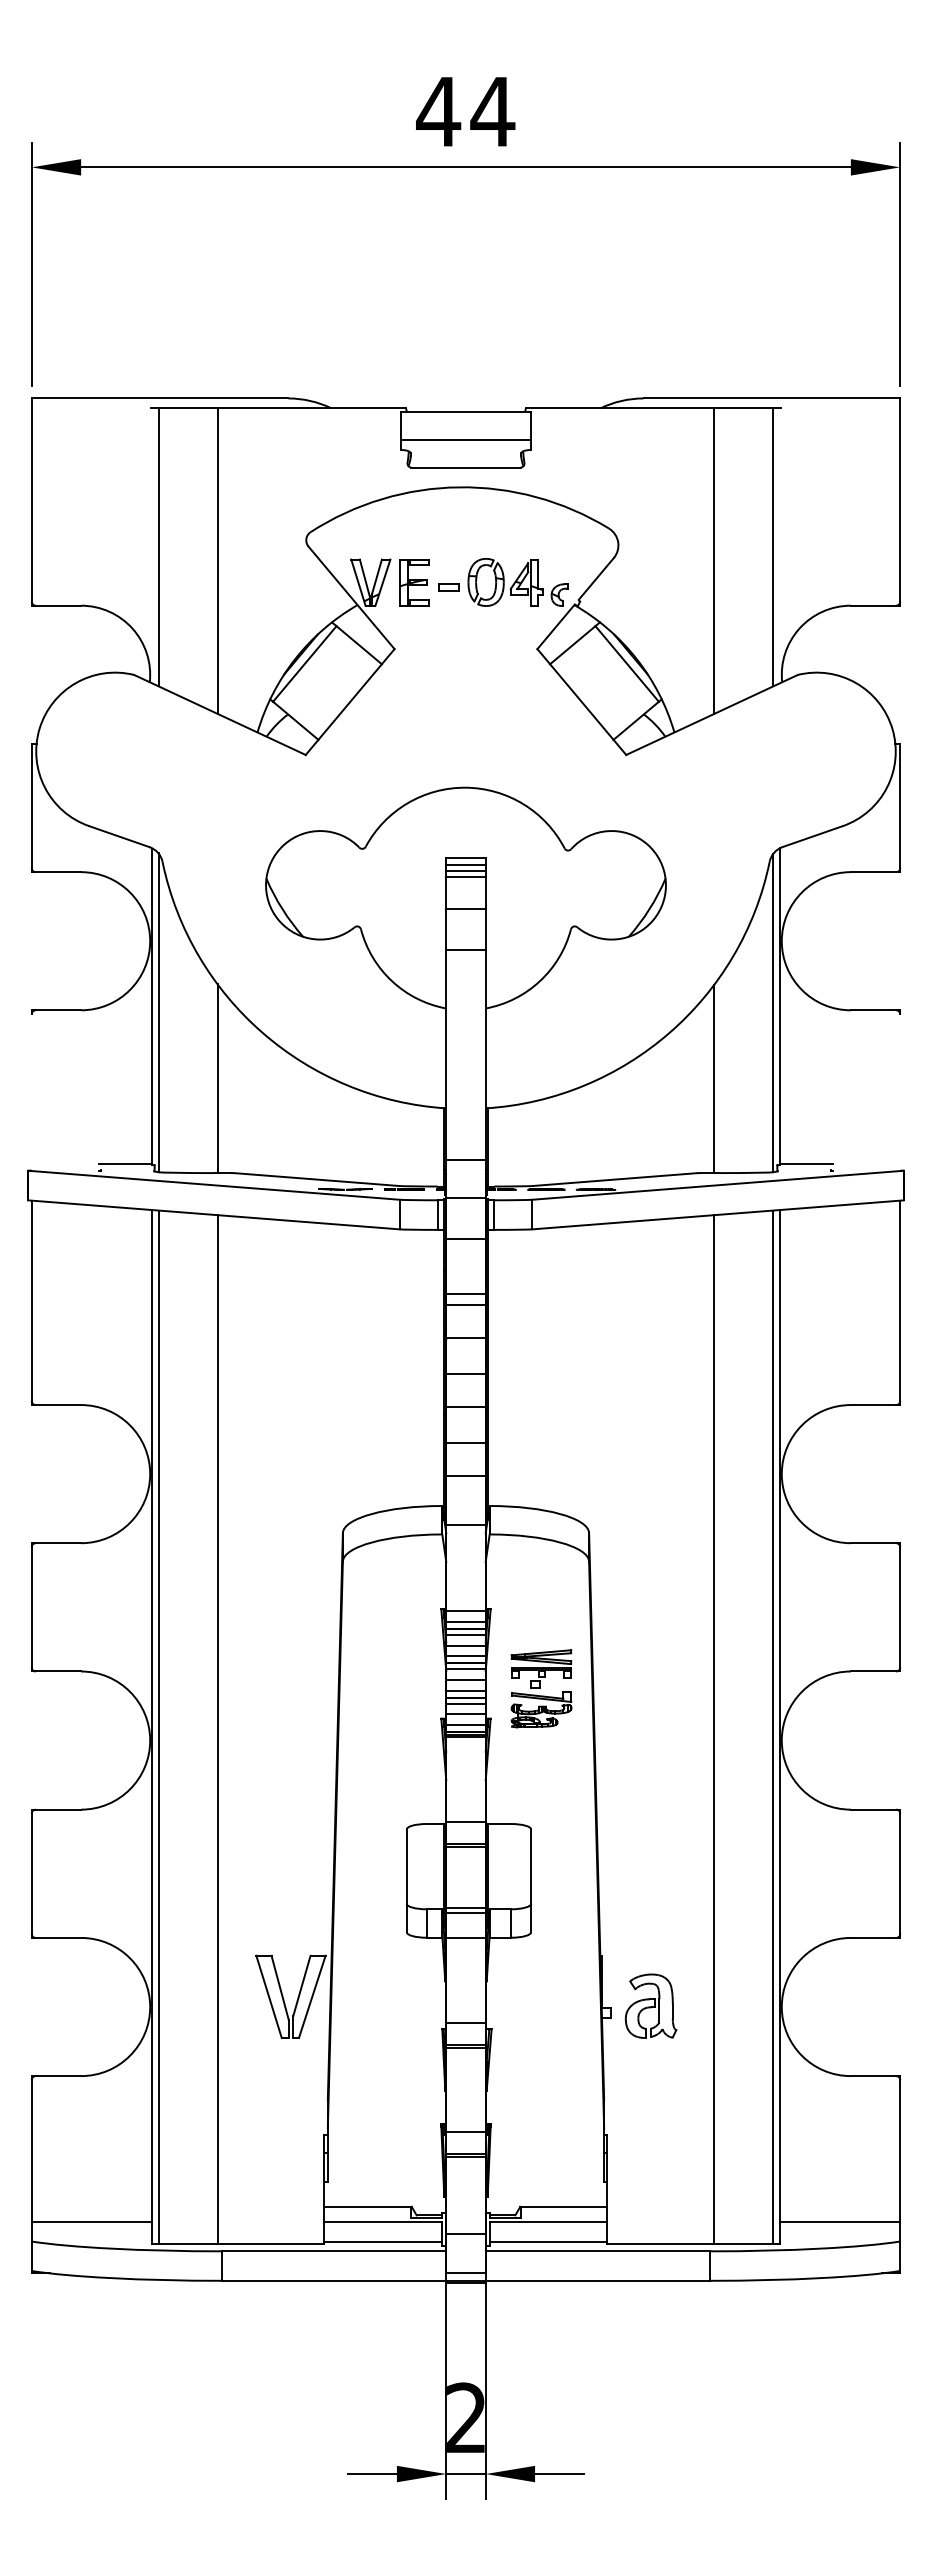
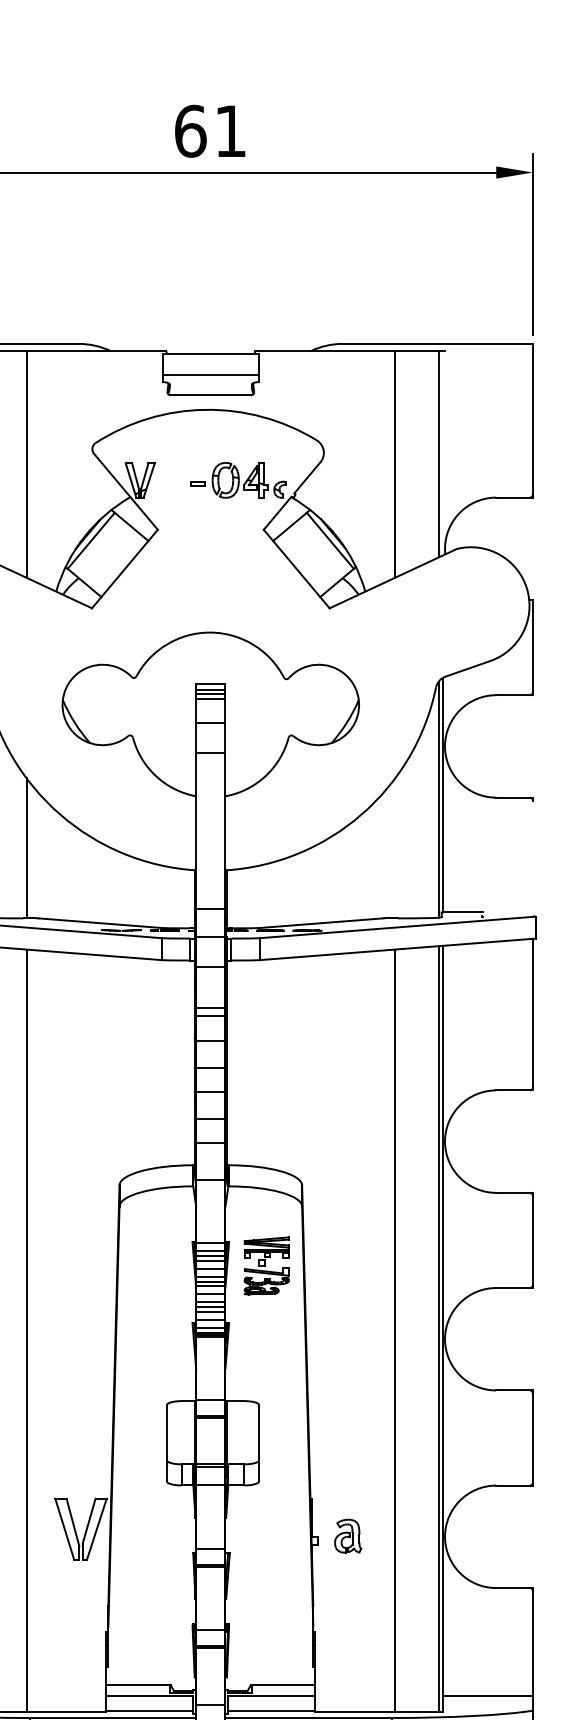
text: (465, 111) -> (210, 131), 44 -> 61
part: (414, 582) -> (172, 480), removed
line: (714, 1078) -> (395, 848), removed
part: (541, 1688) -> (266, 1265), moved
part: (651, 2005) -> (348, 1535), size x0.7

